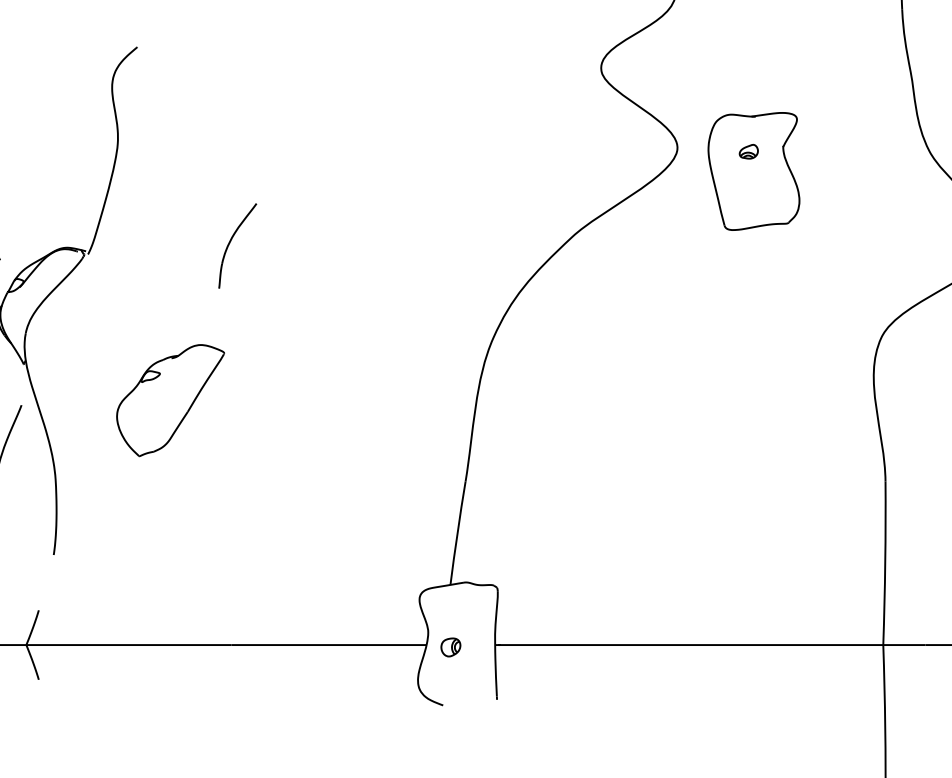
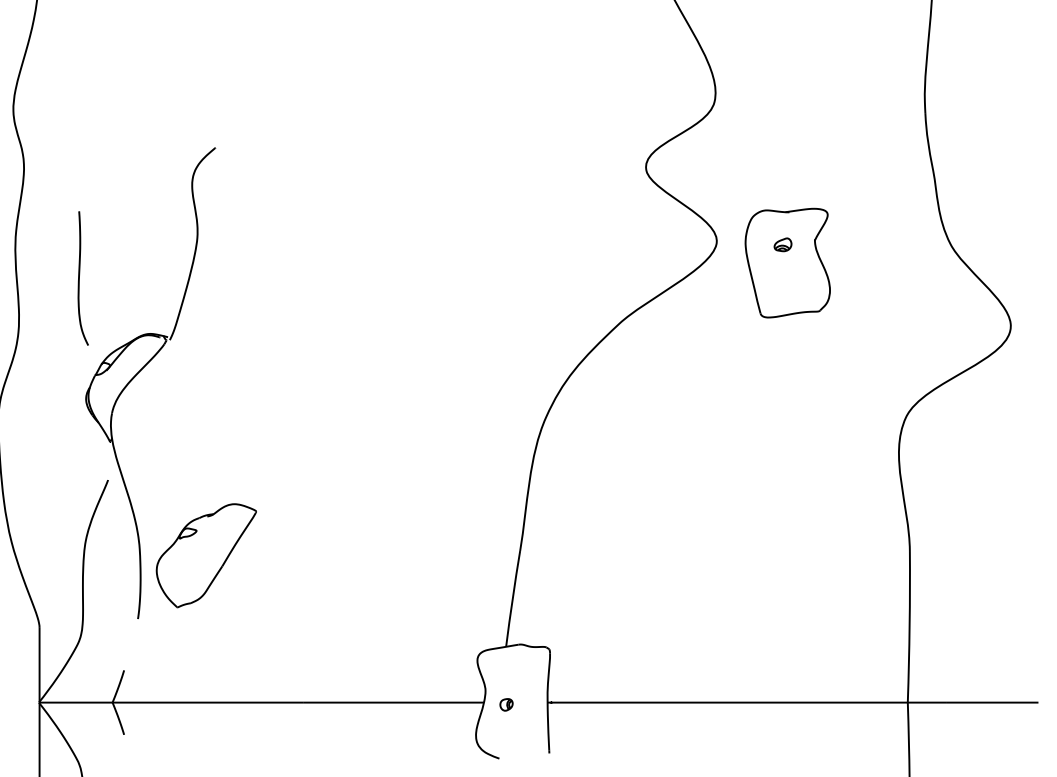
part: (231, 242) -> (302, 329), removed
part: (169, 400) -> (205, 555), moved
part: (450, 647) -> (506, 704), size x0.7

